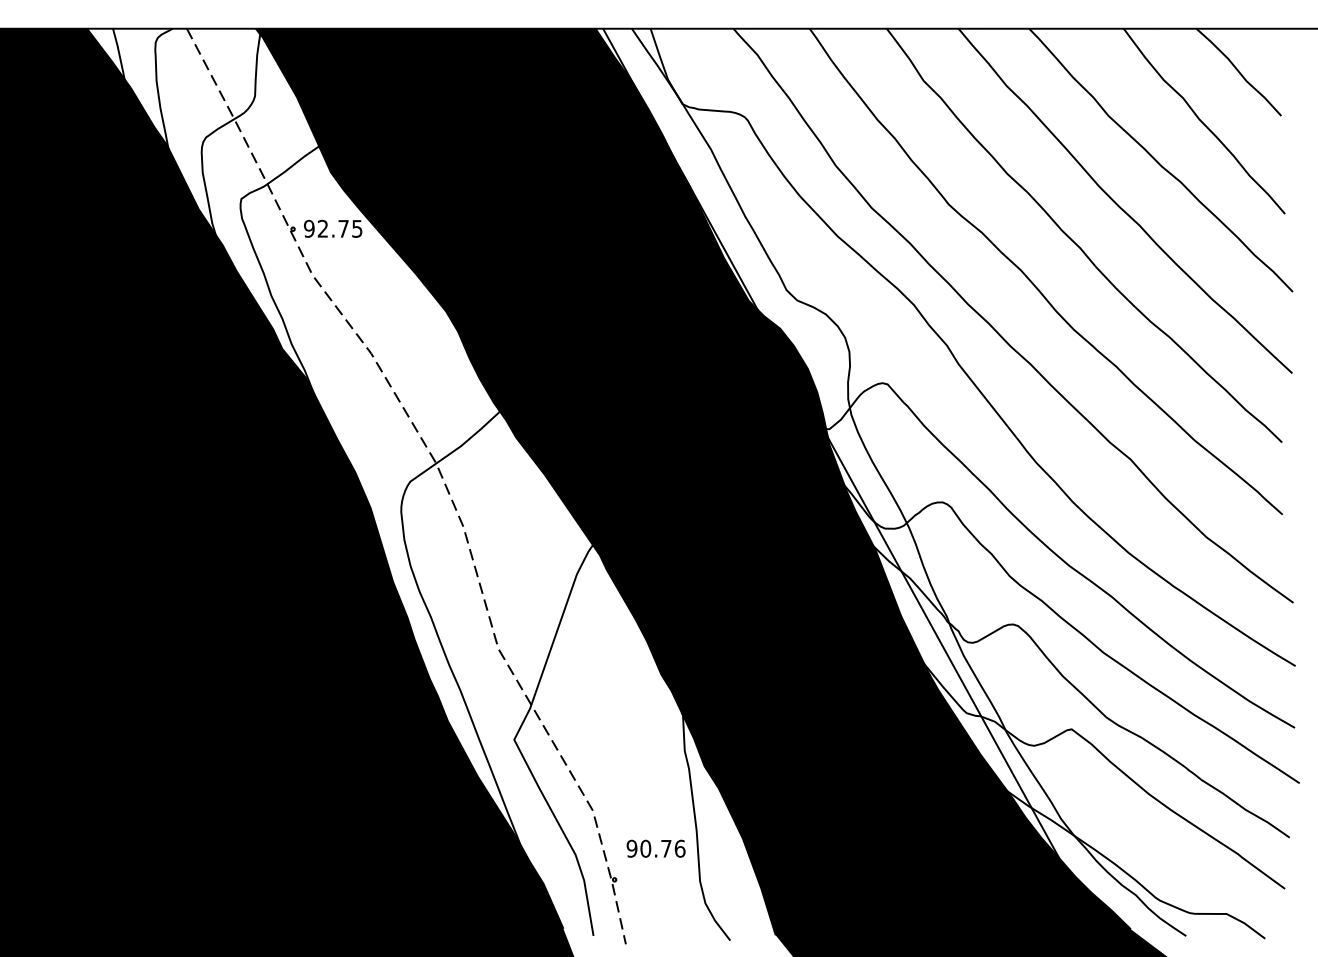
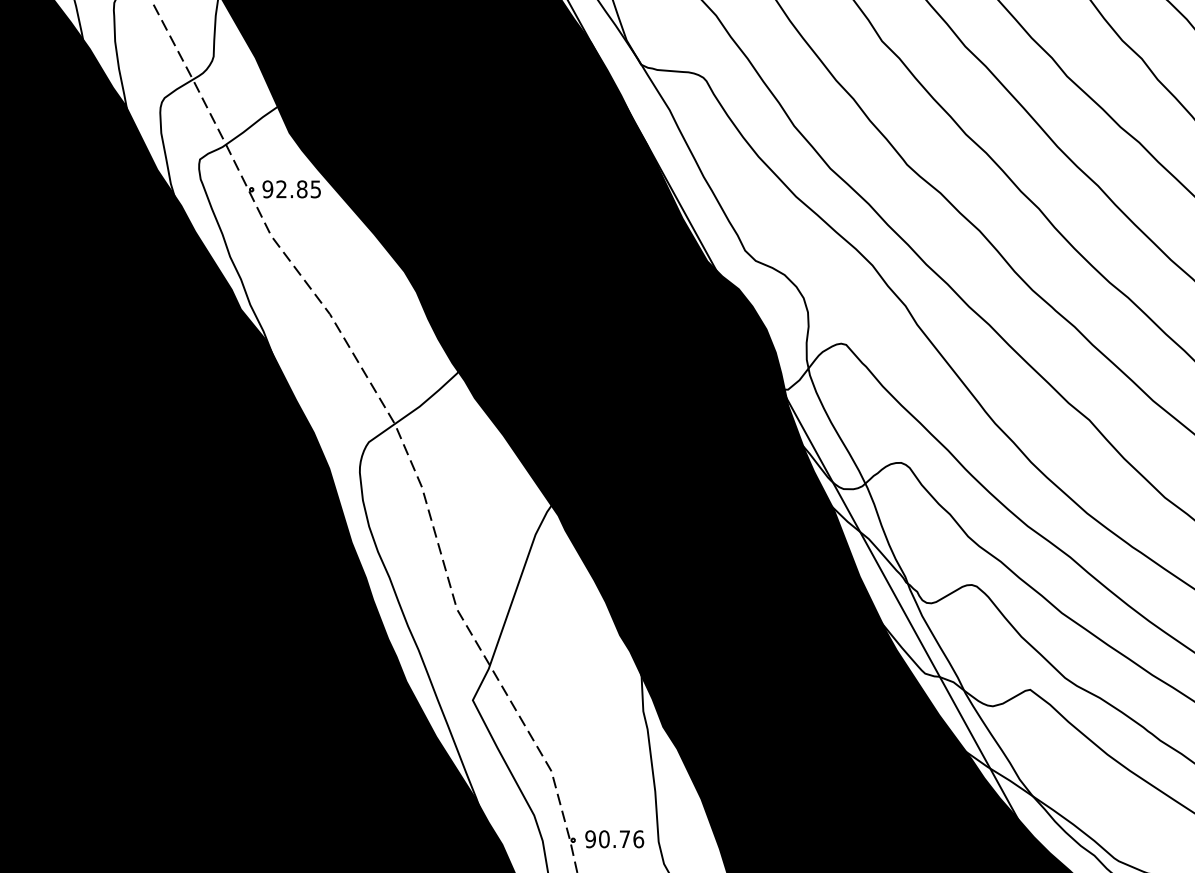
text: (343, 228) -> (302, 189), 92.75 -> 92.85
text: (655, 848) -> (614, 839), moved

